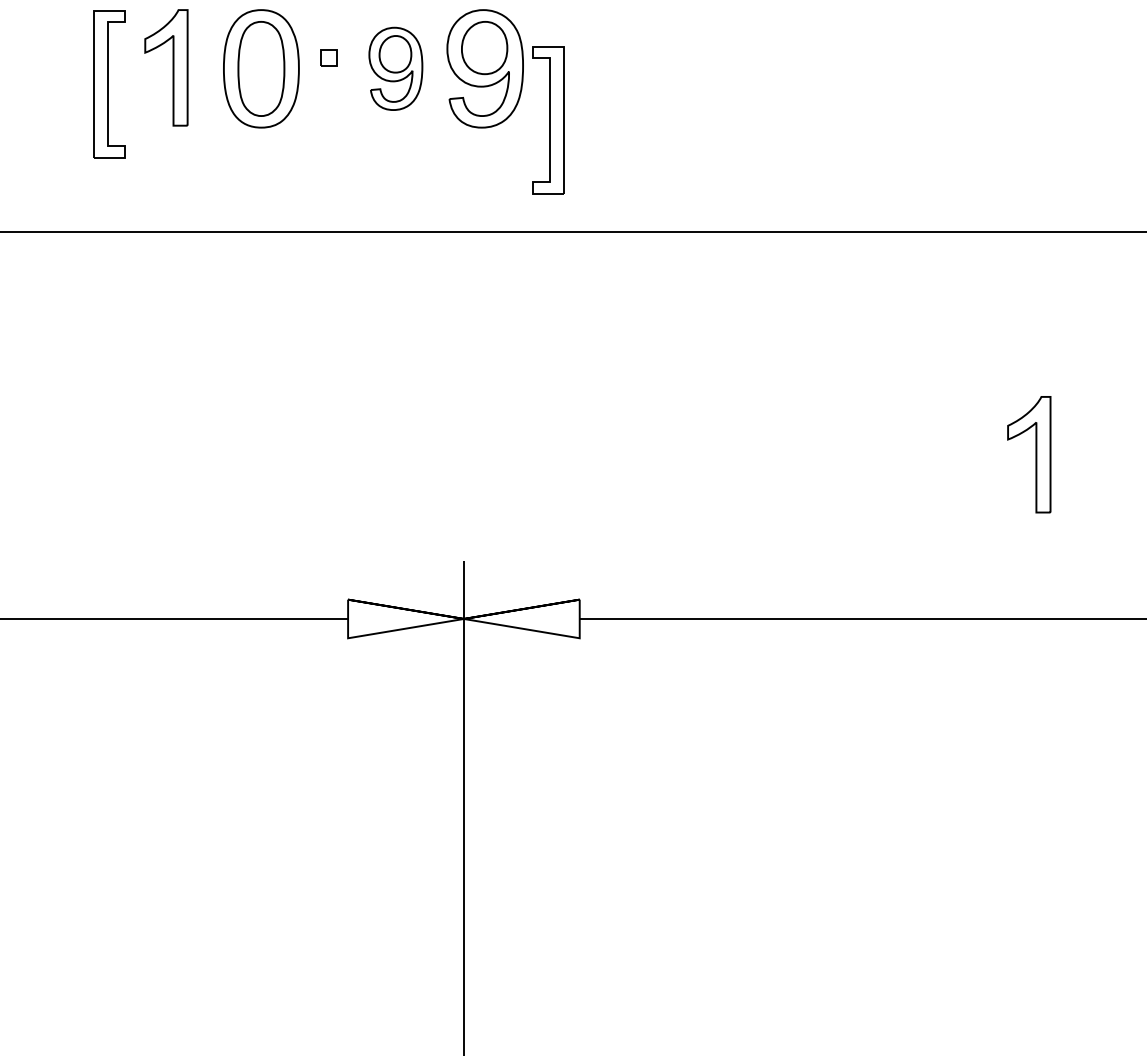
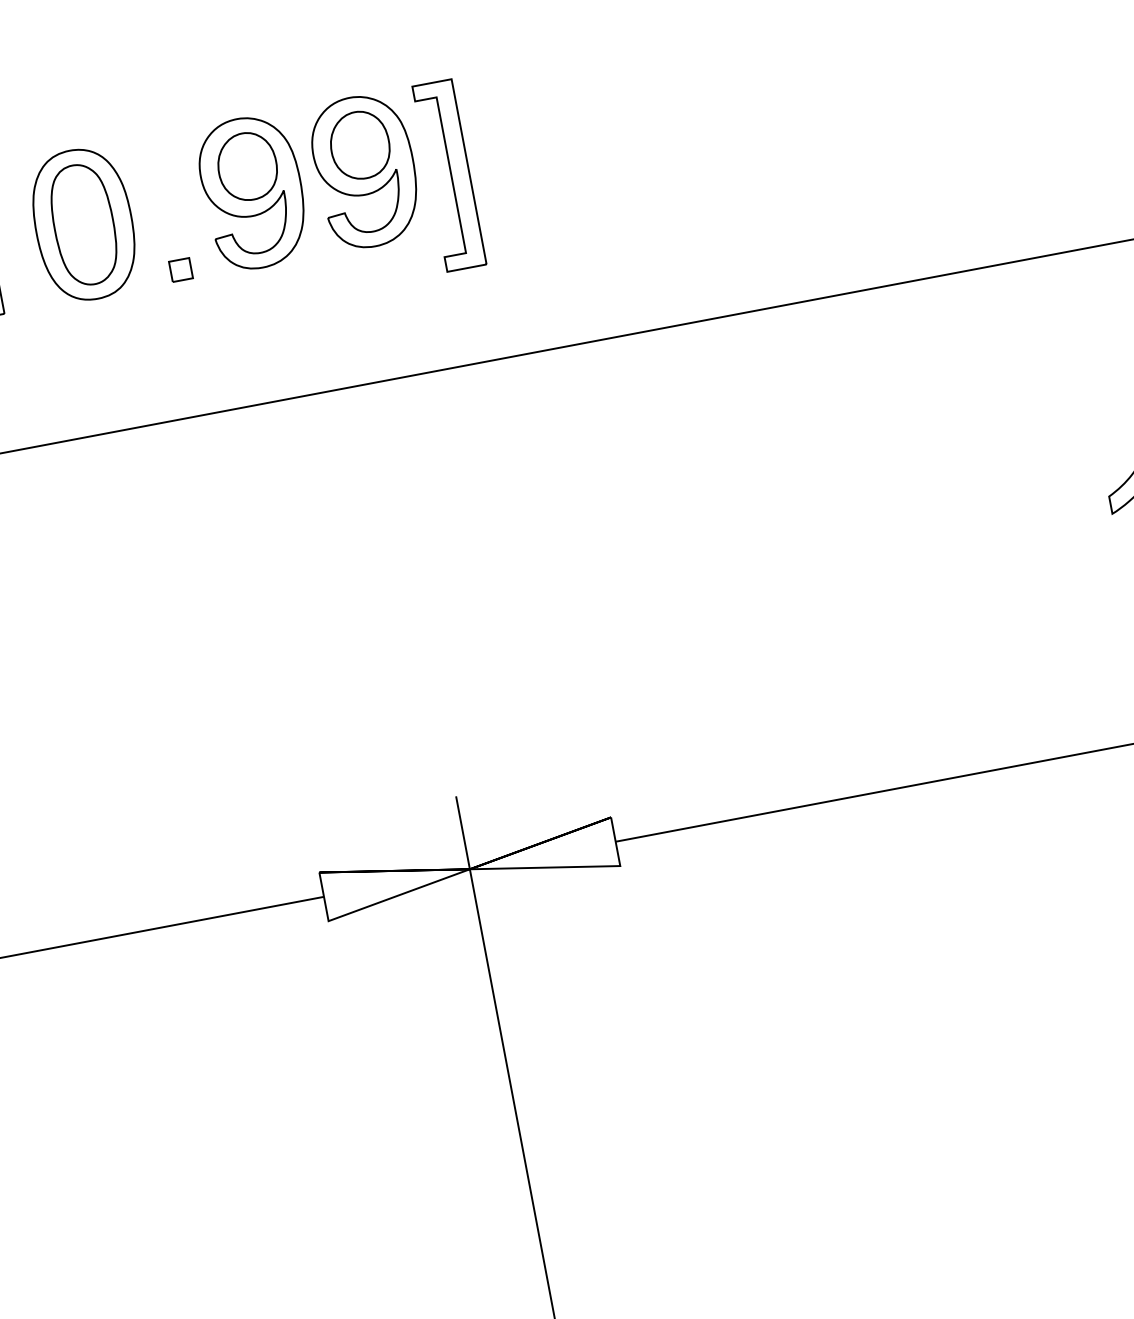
part: (328, 57) -> (179, 269), moved
part: (395, 68) -> (252, 192), size x1.43
part: (548, 120) -> (449, 176), moved

